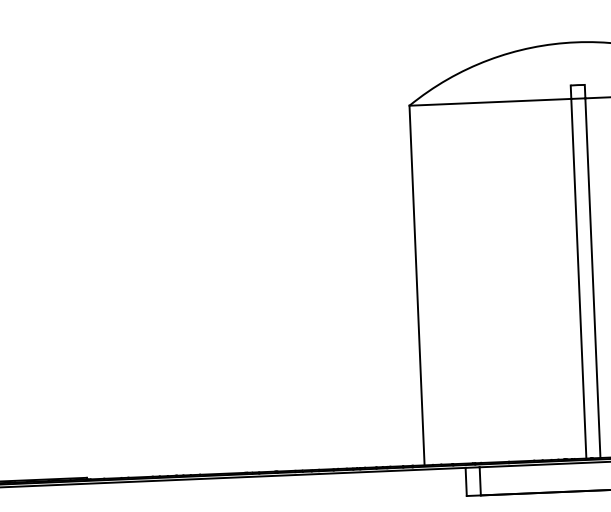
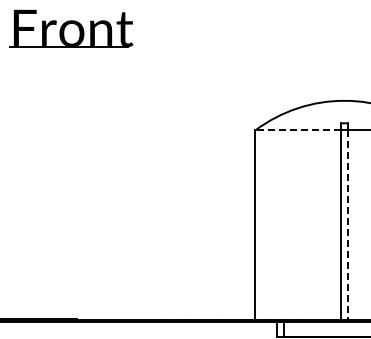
line: (489, 102) -> (297, 130), solid -> dashed
line: (593, 278) -> (348, 225), solid -> dashed

